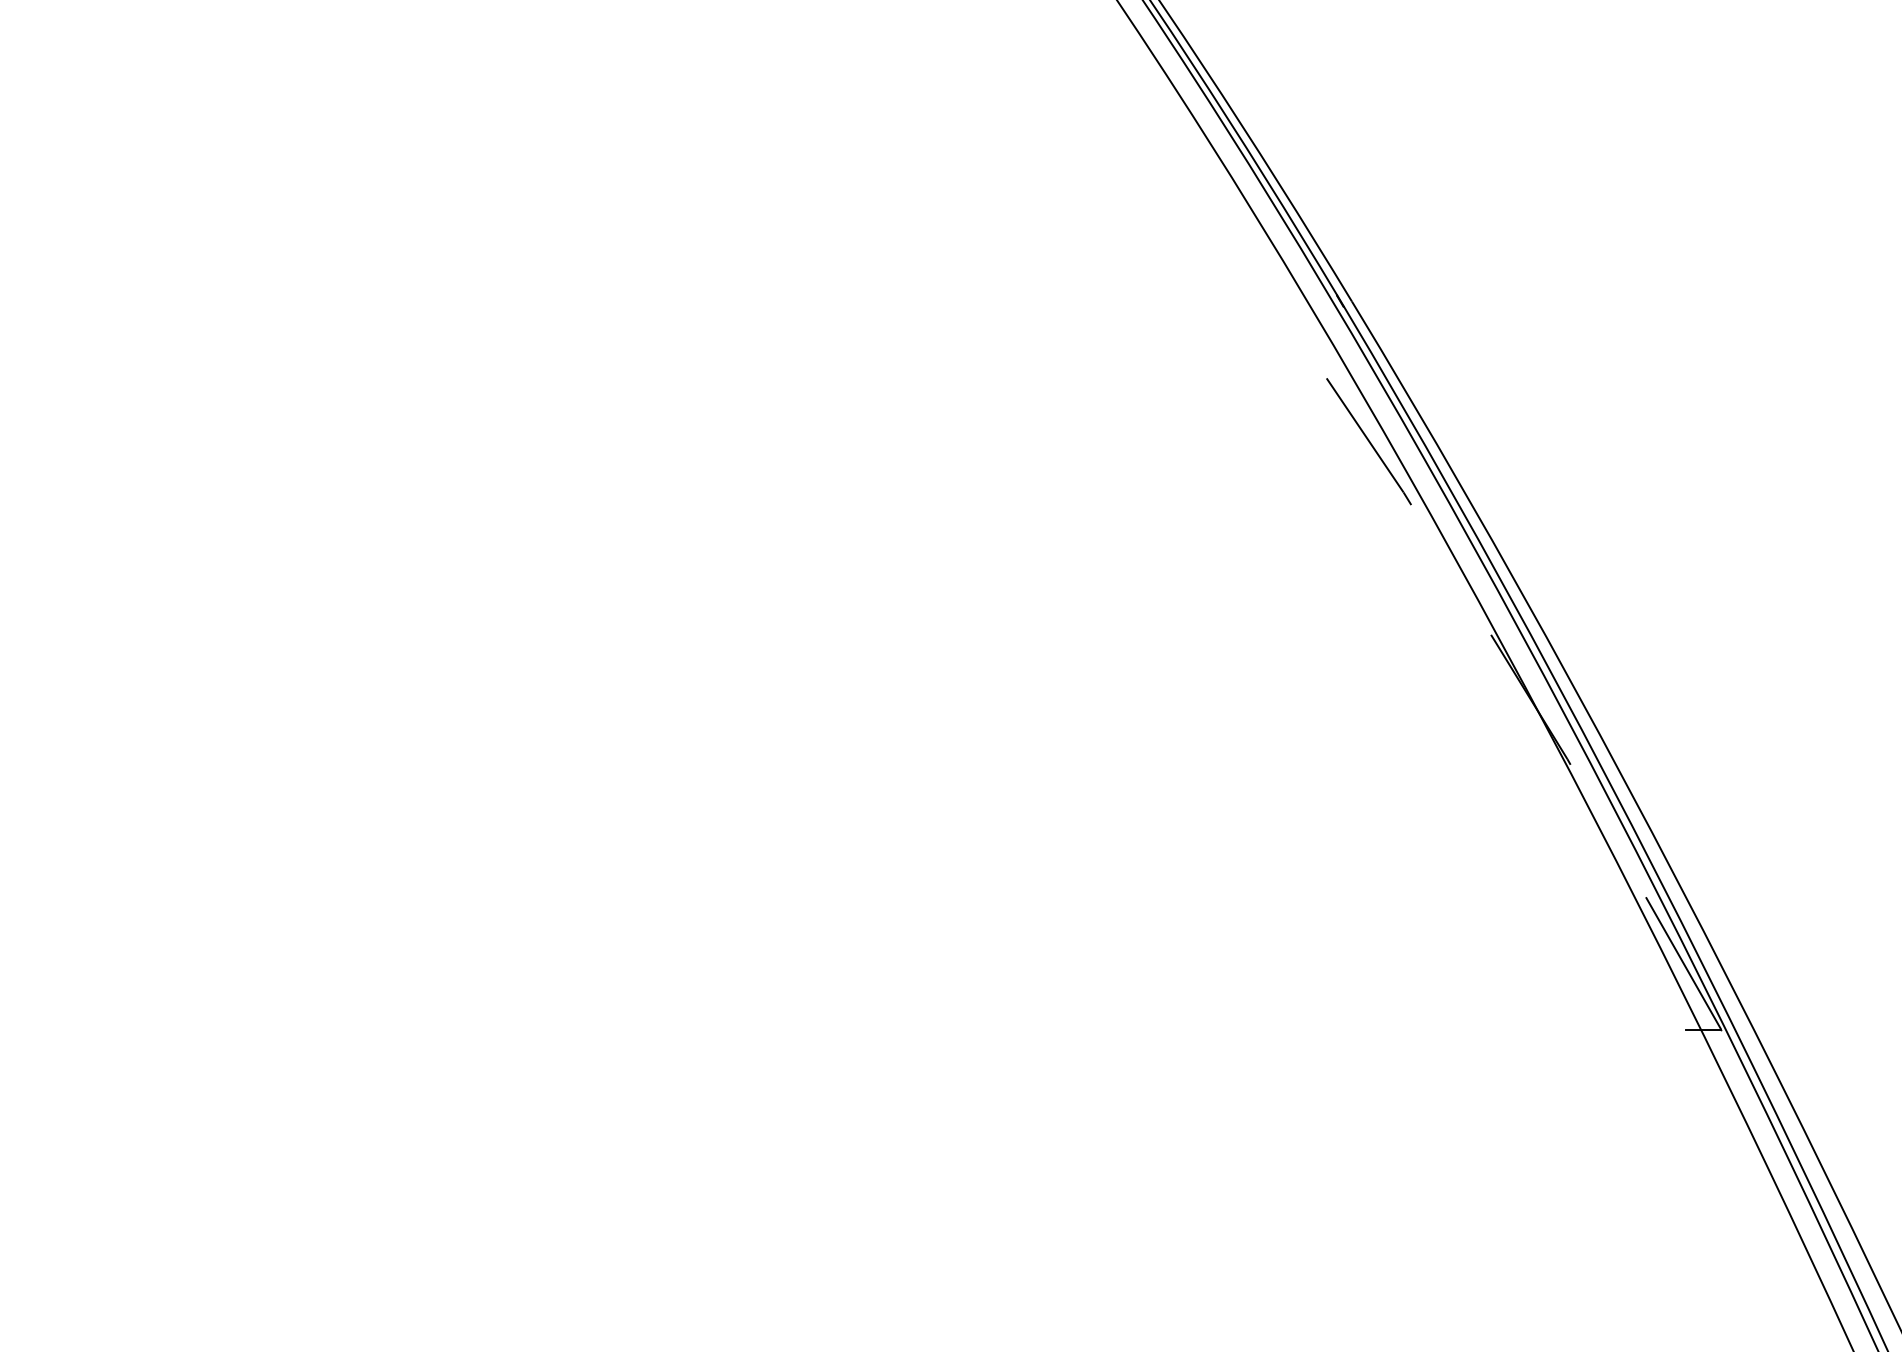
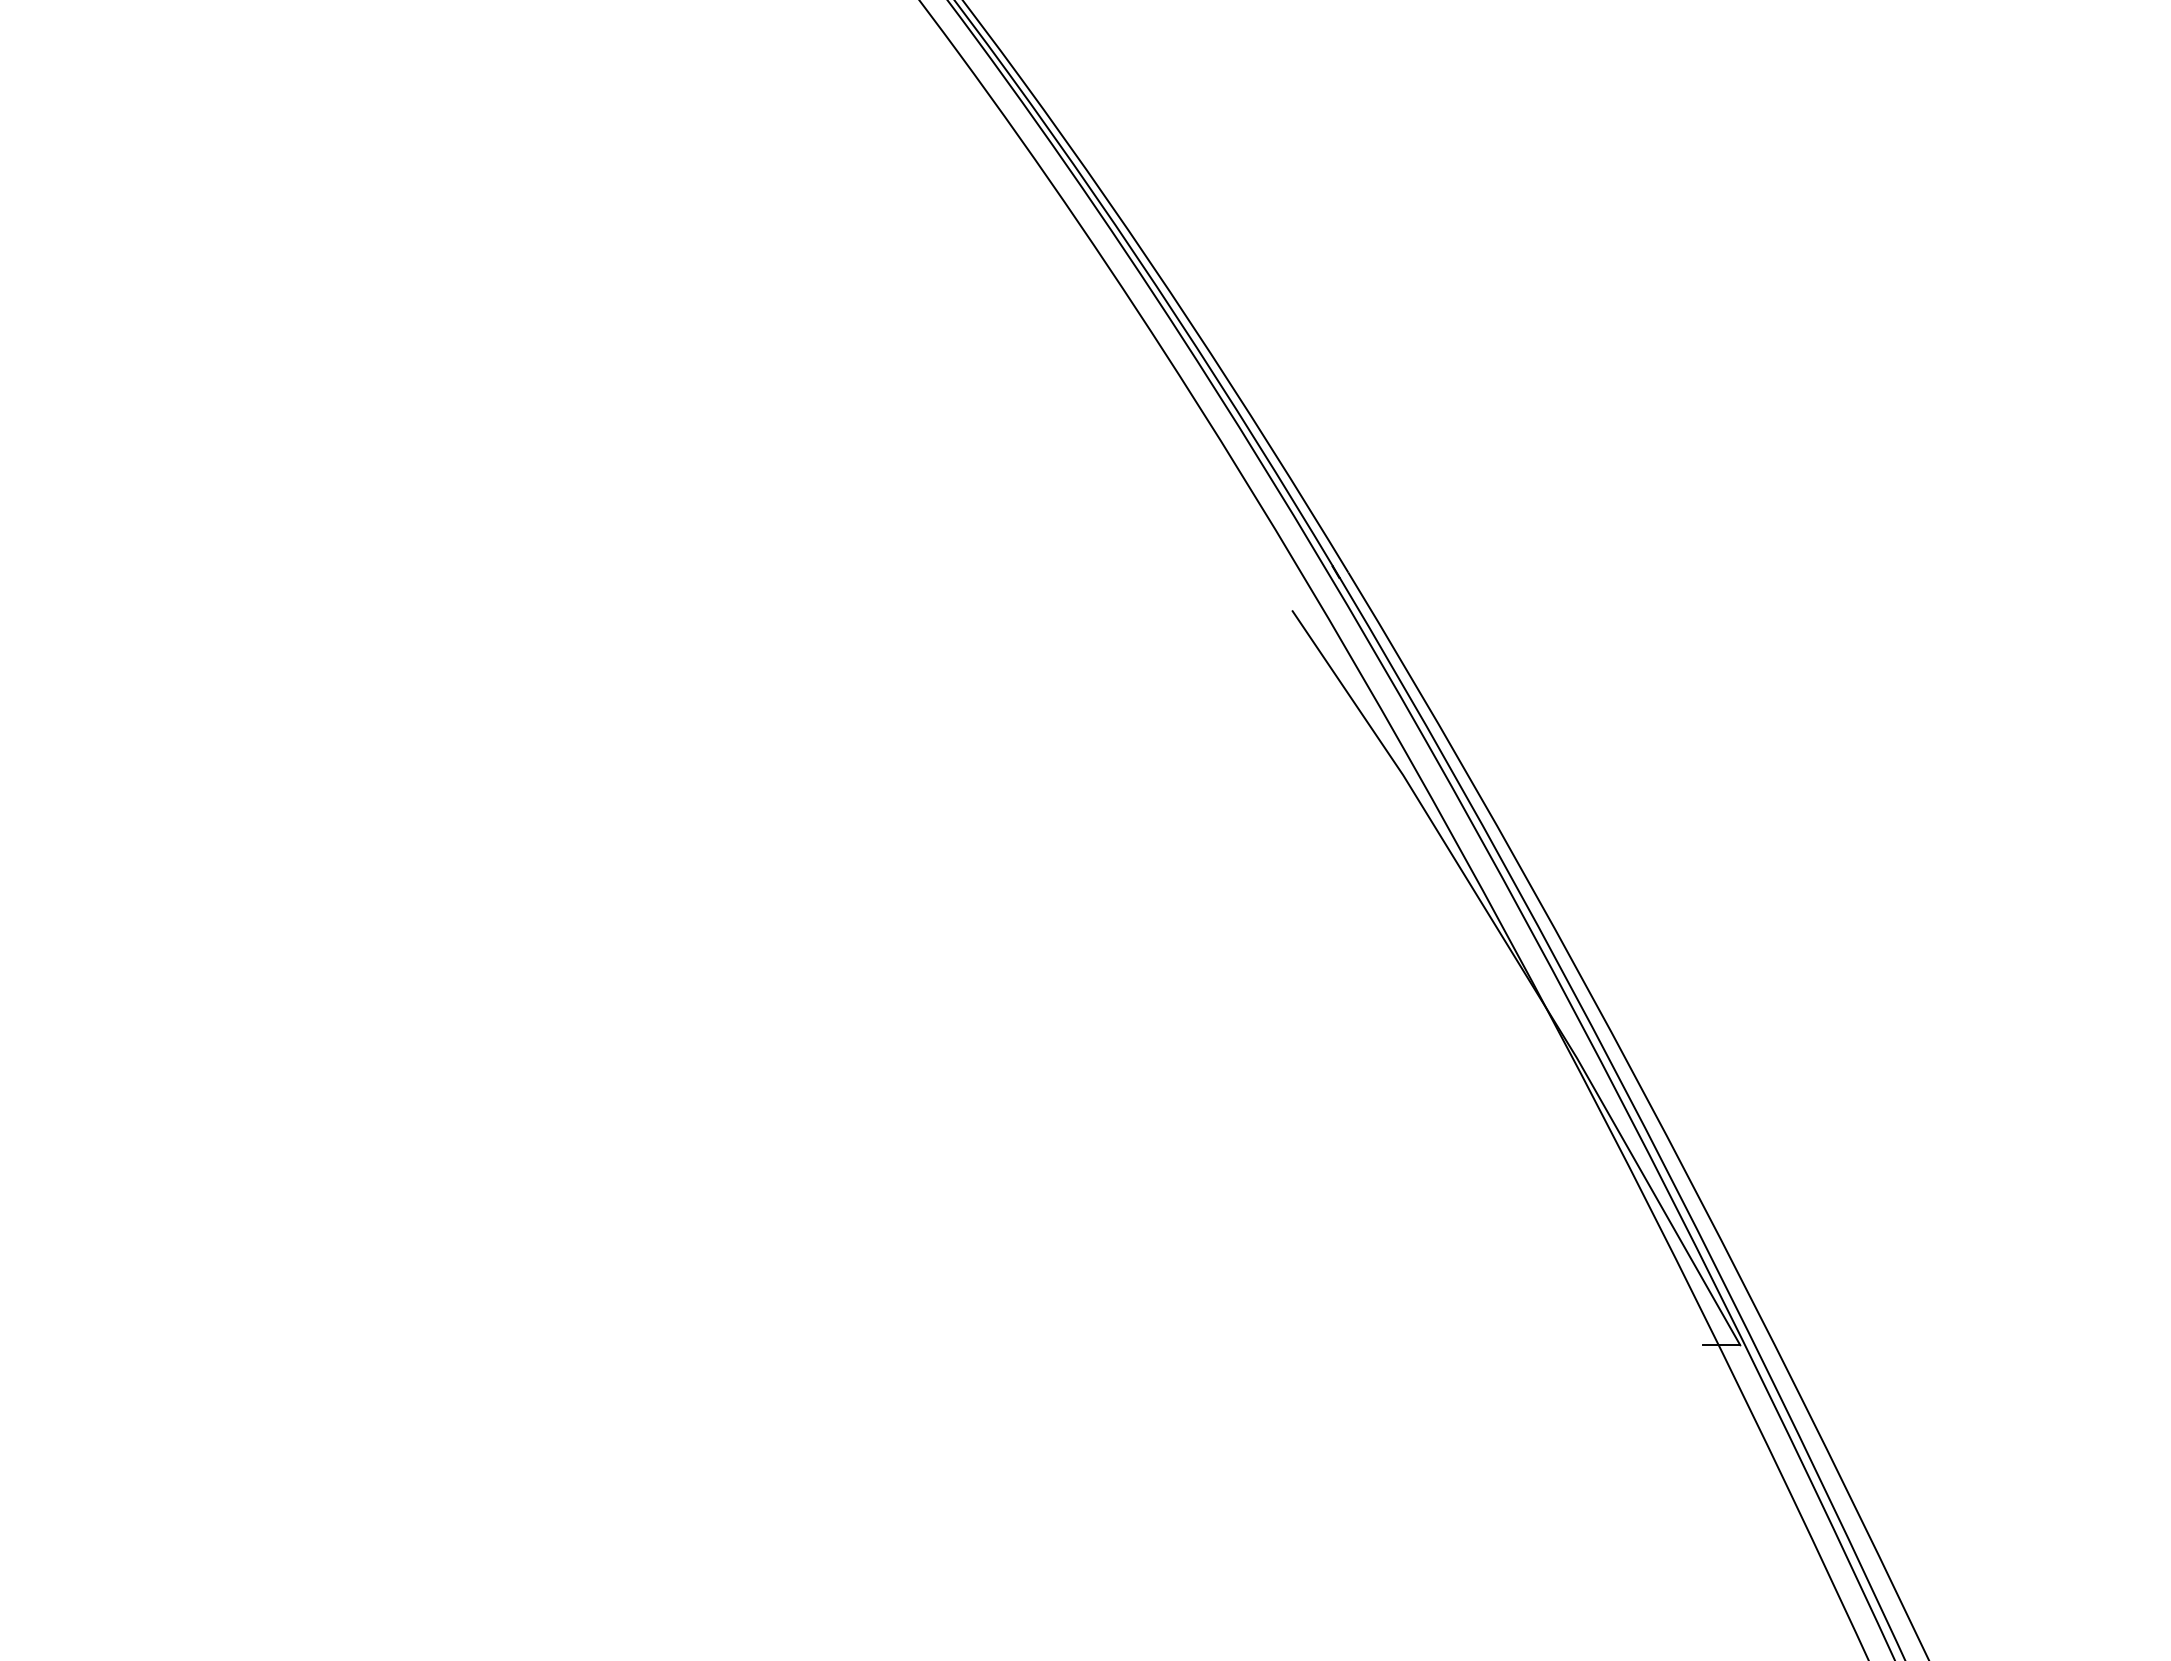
line: (1517, 678) -> (1524, 972), dashed -> solid

